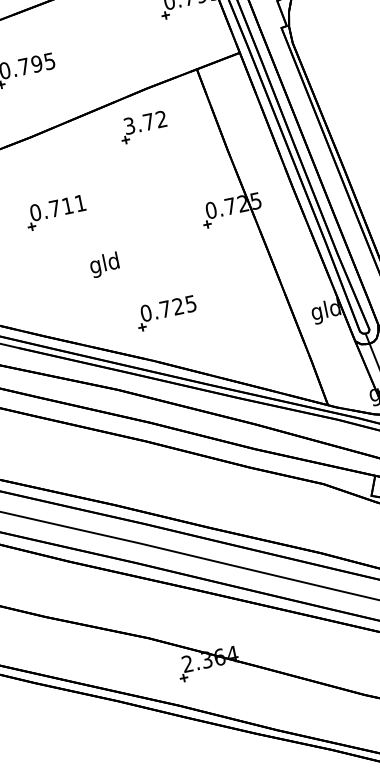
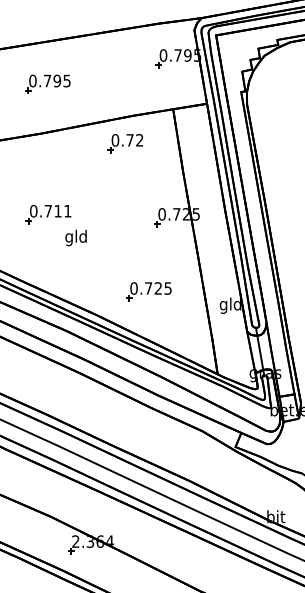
text: (129, 126) -> (115, 140), 3.72 -> 0.72
part: (55, 212) -> (48, 214), moved
part: (166, 313) -> (148, 291), moved

